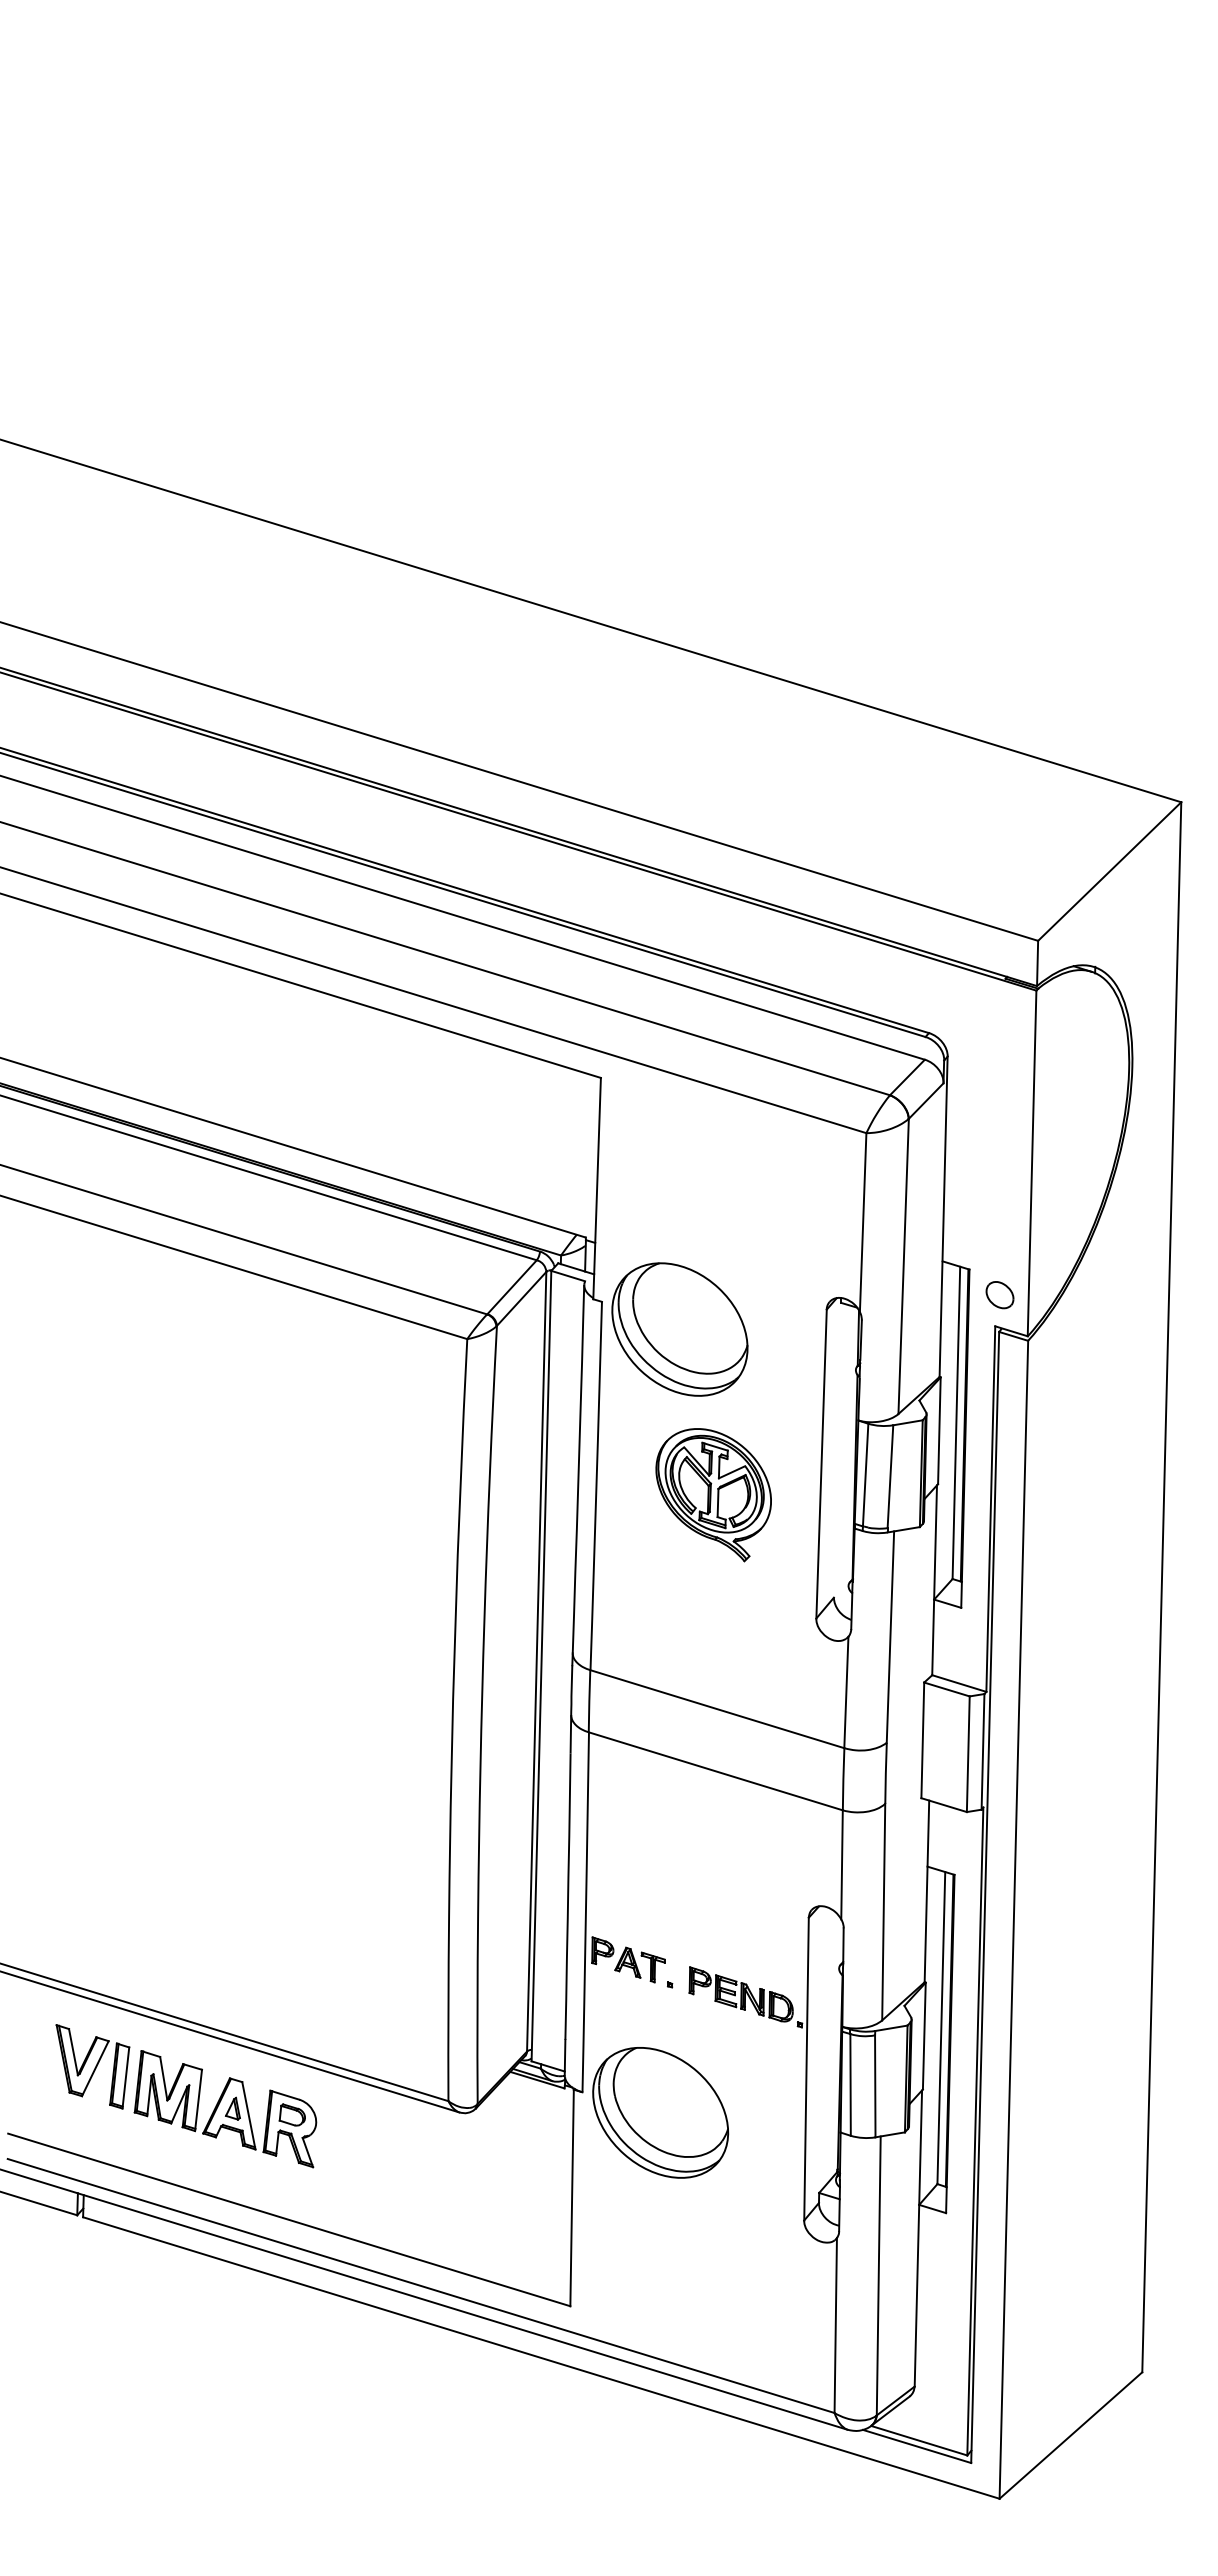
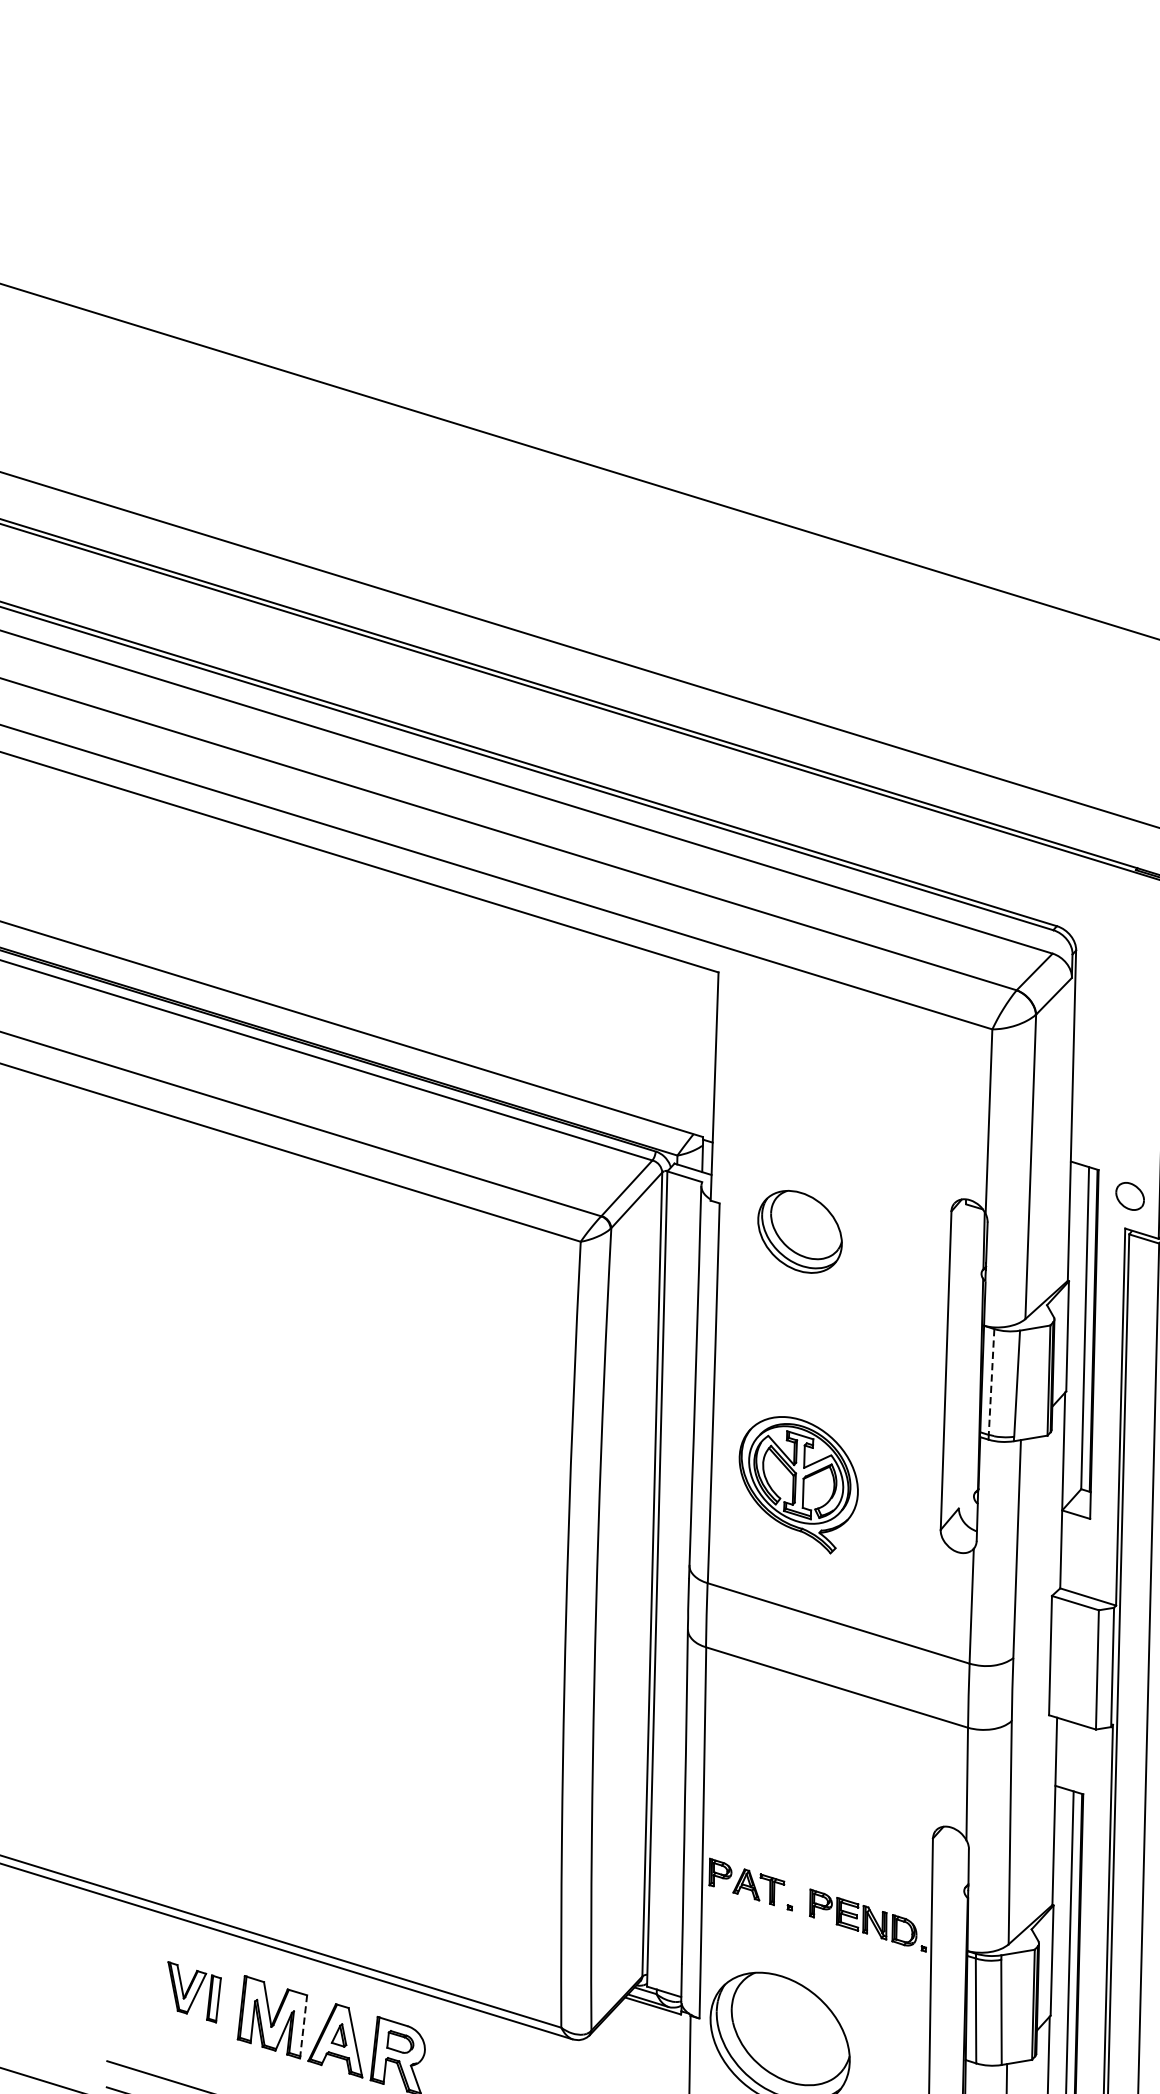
part: (679, 1329) -> (799, 1231), size x0.6
line: (865, 1475) -> (991, 1382), solid -> dashed
part: (713, 1495) -> (798, 1485), moved
part: (92, 2066) -> (194, 1991), size x0.7
line: (198, 2100) -> (303, 2027), solid -> dashed

